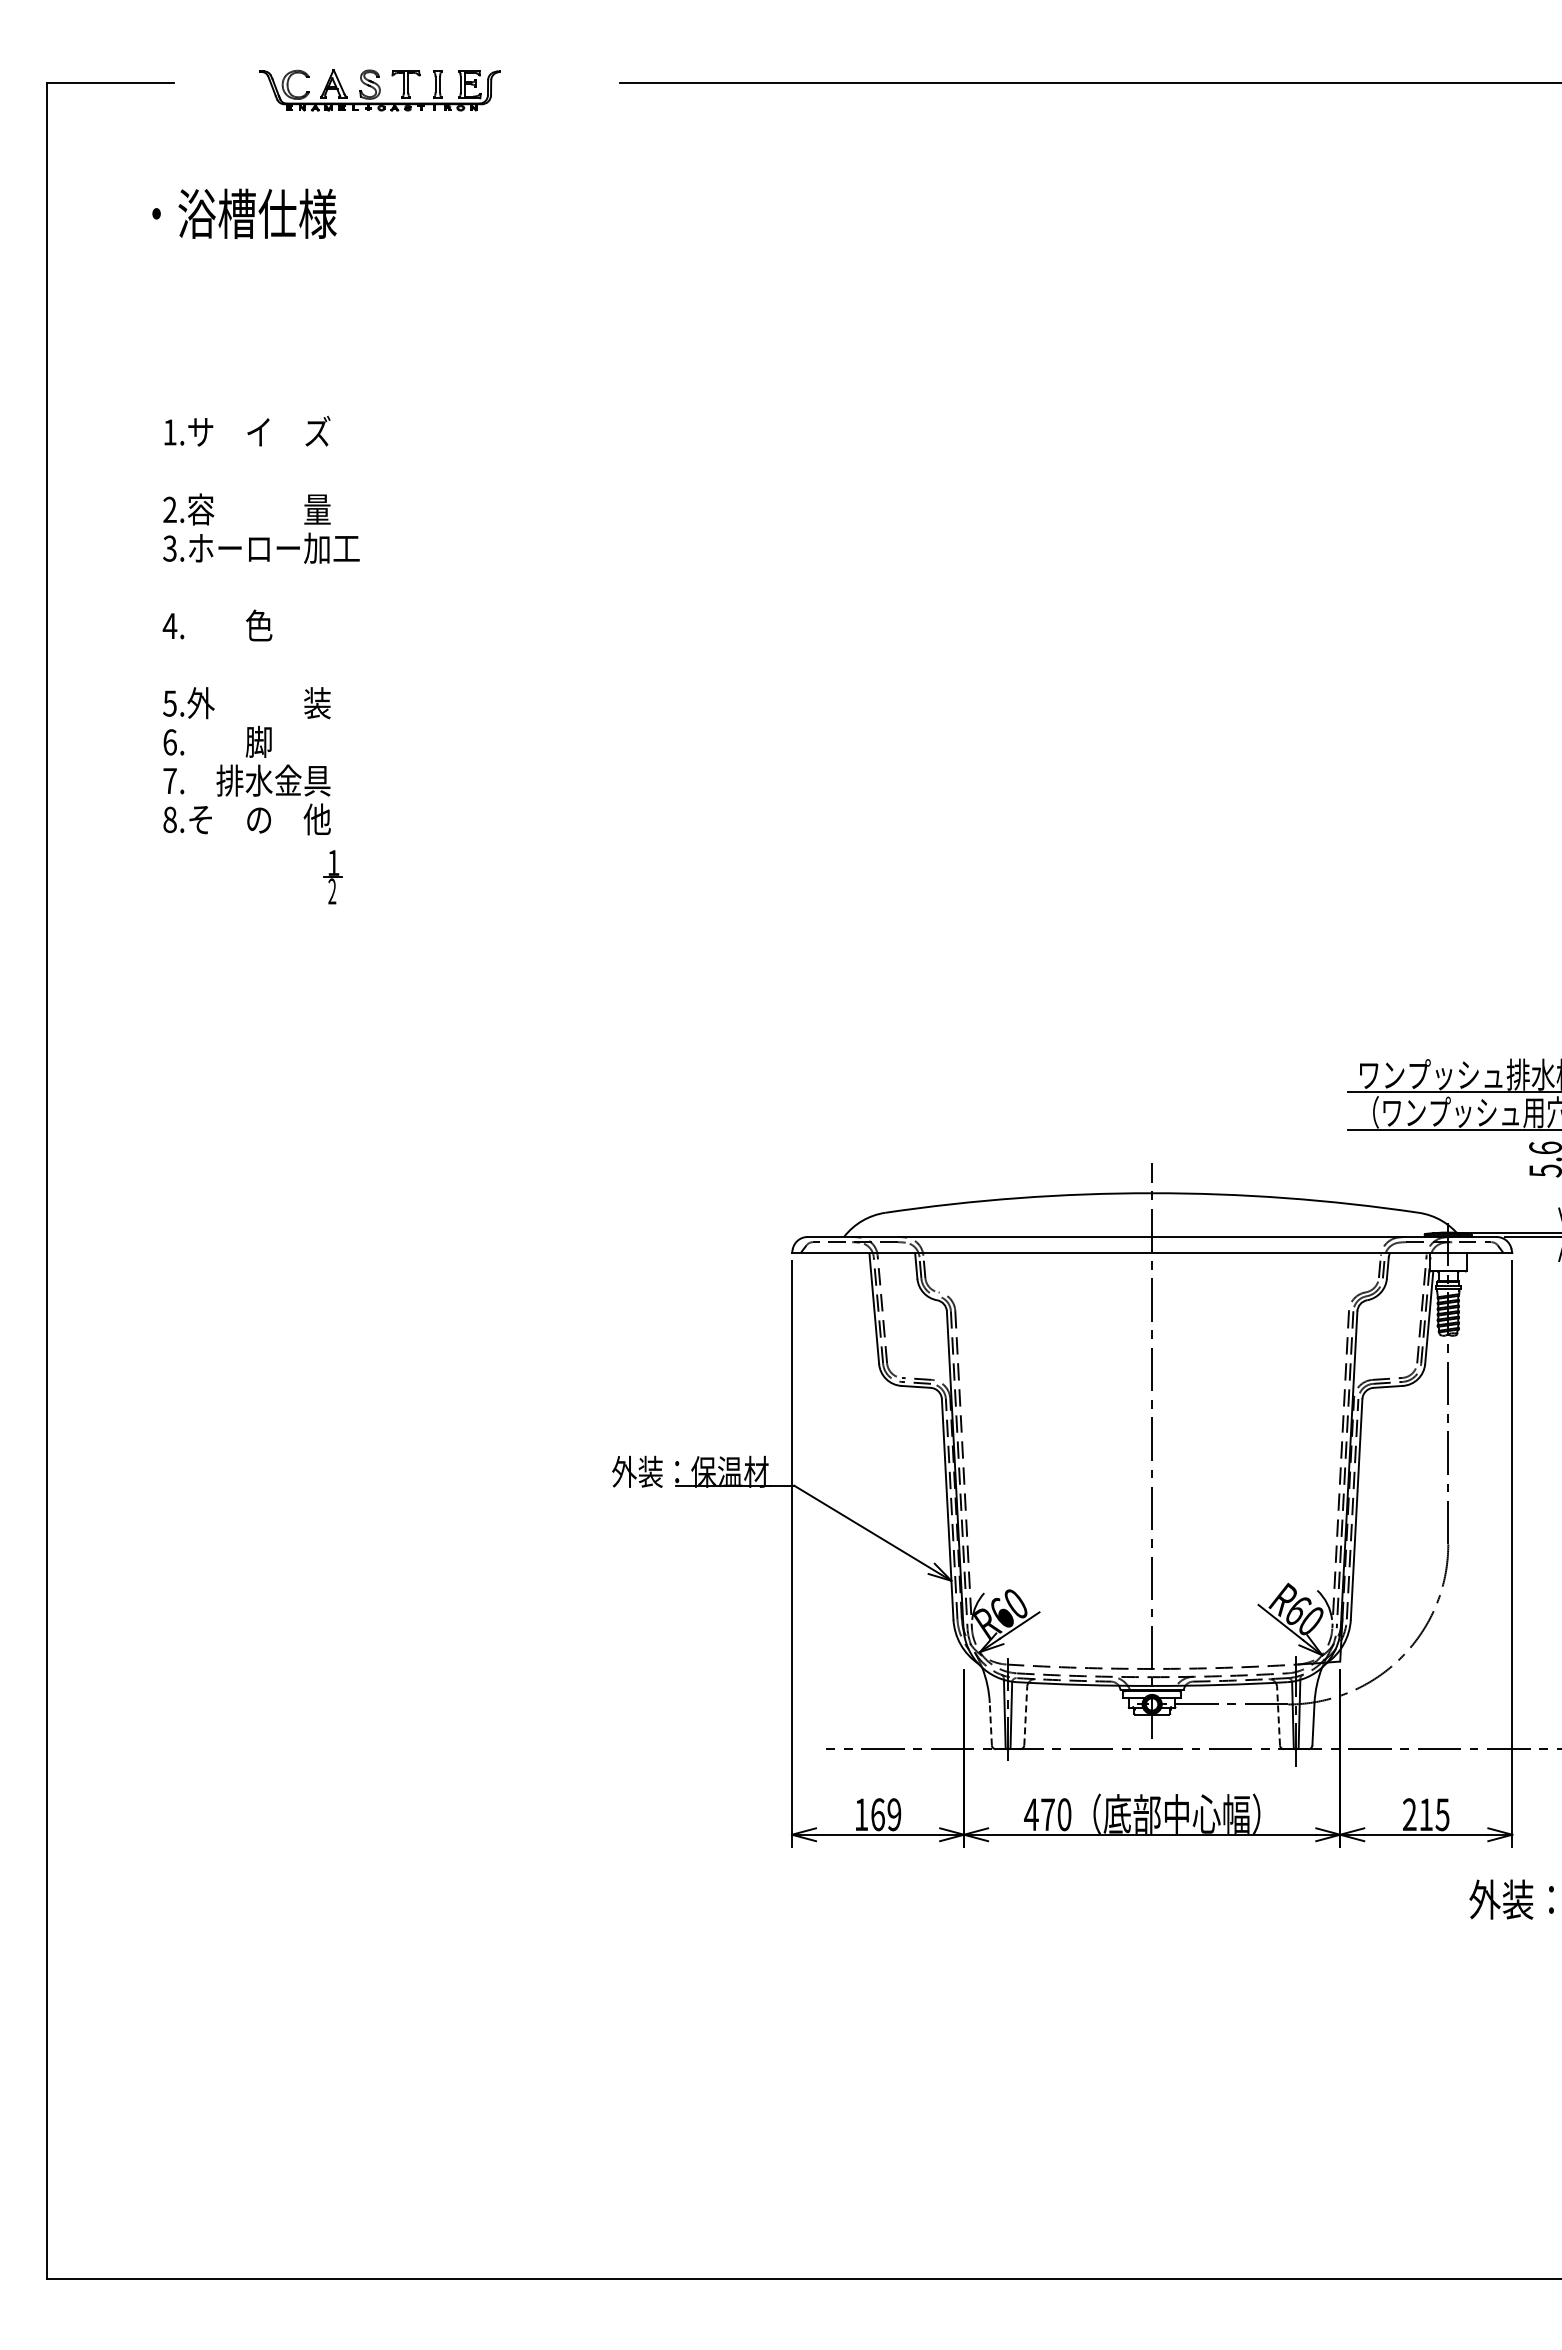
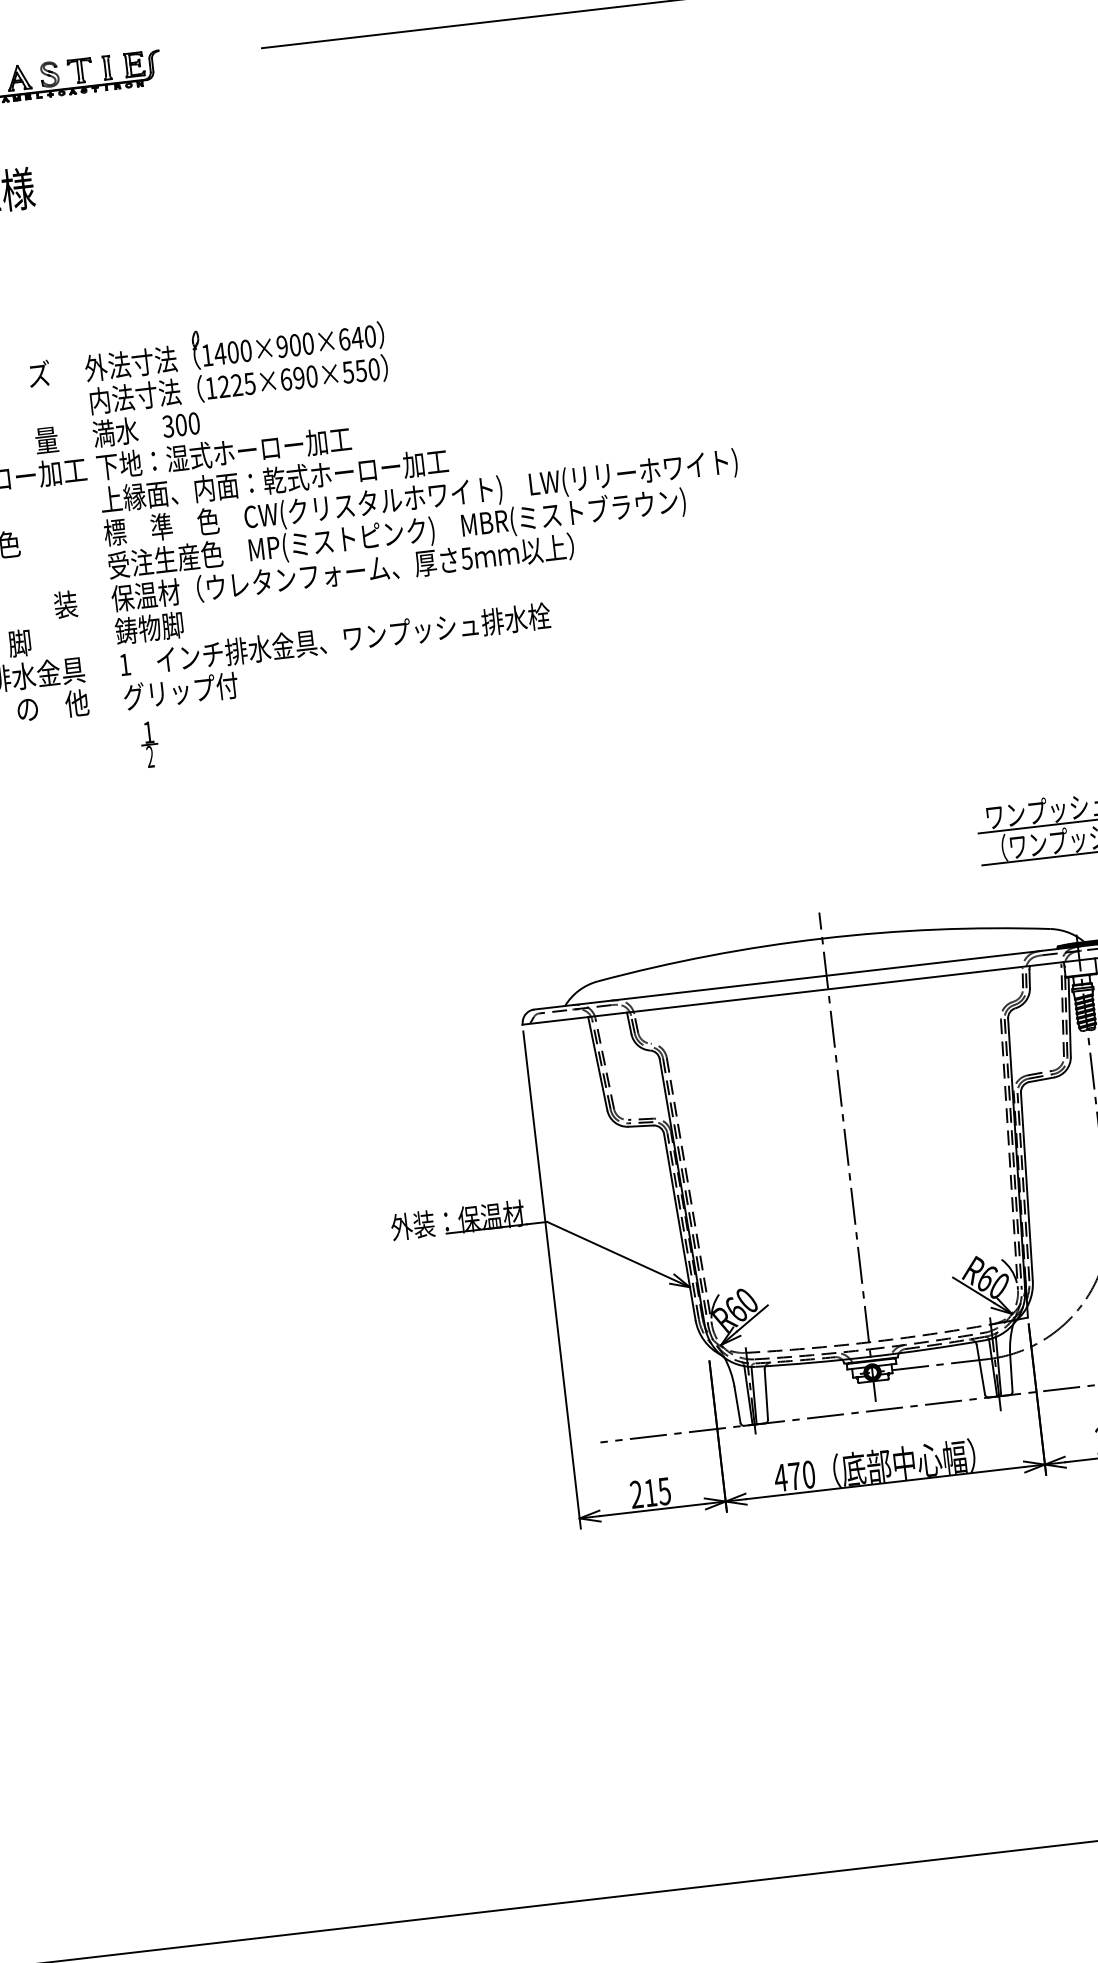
part: (744, 618) -> (419, 490), added
part: (332, 877) -> (149, 744), moved
line: (1025, 1715) -> (766, 1394), dashed -> solid
line: (1278, 1715) -> (980, 1369), dashed -> solid
line: (990, 1723) -> (737, 1404), dashed -> solid
text: (877, 1814) -> (650, 1492), 169 -> 215

